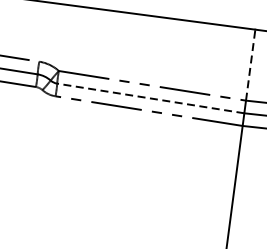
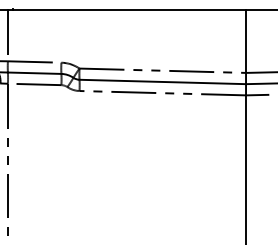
line: (251, 64) -> (246, 40), dashed -> solid
line: (150, 97) -> (162, 81), dashed -> solid

